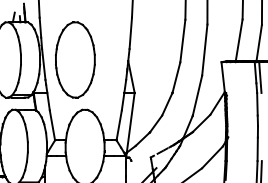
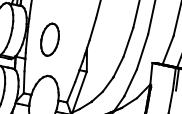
part: (75, 59) -> (50, 39), size x0.6

